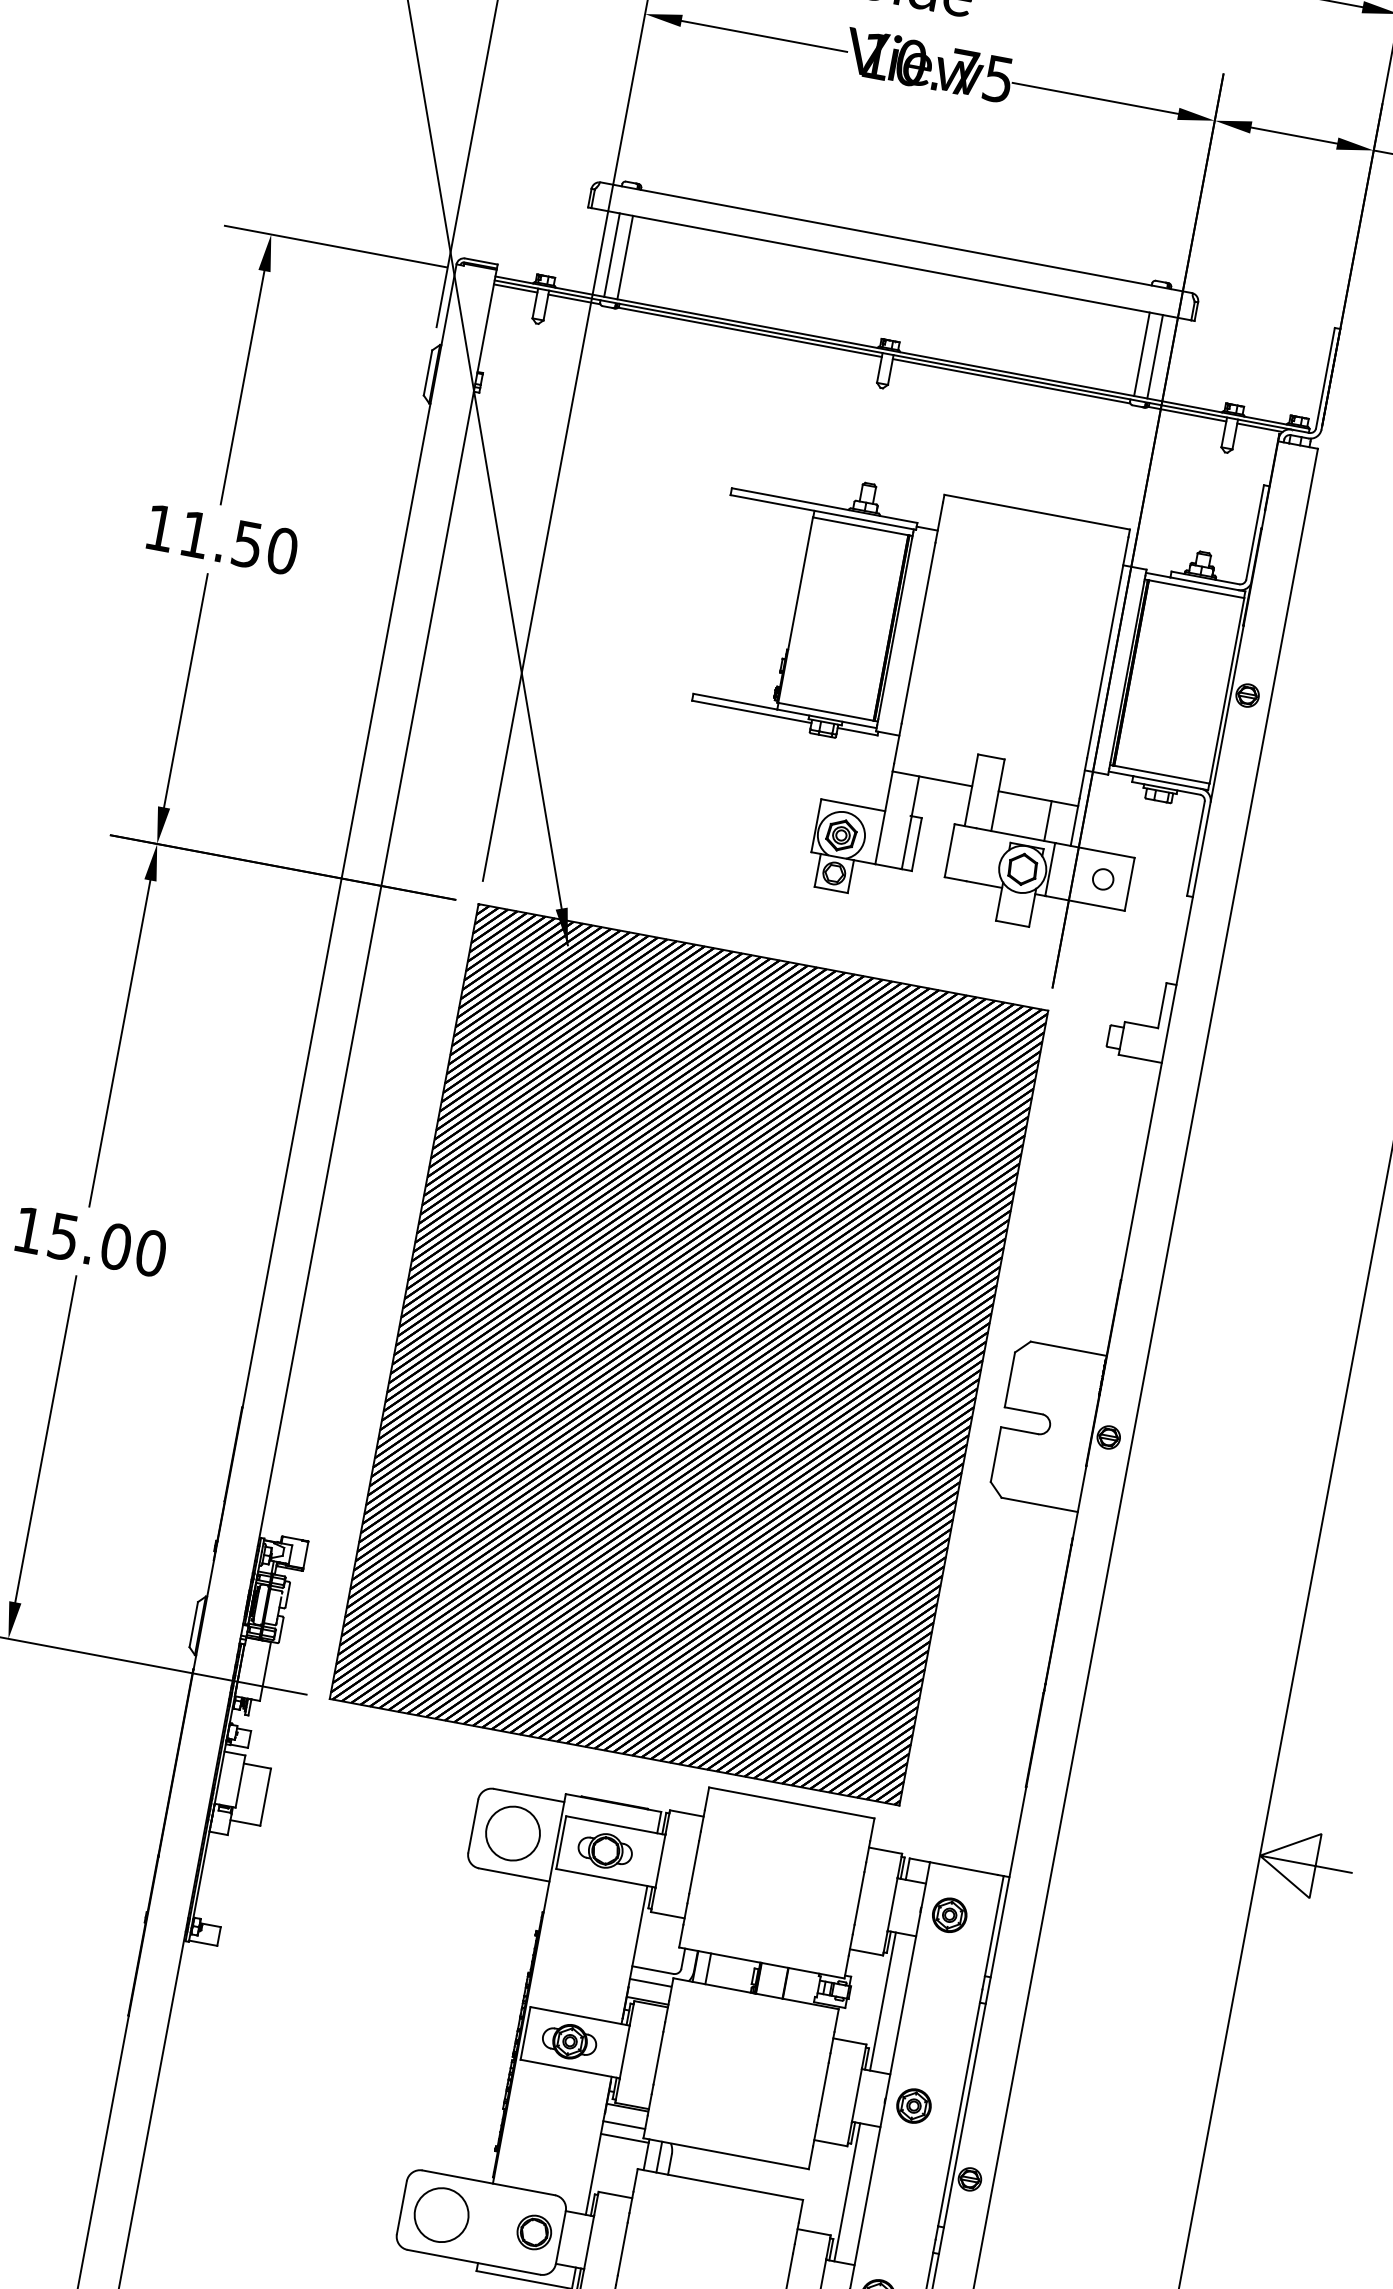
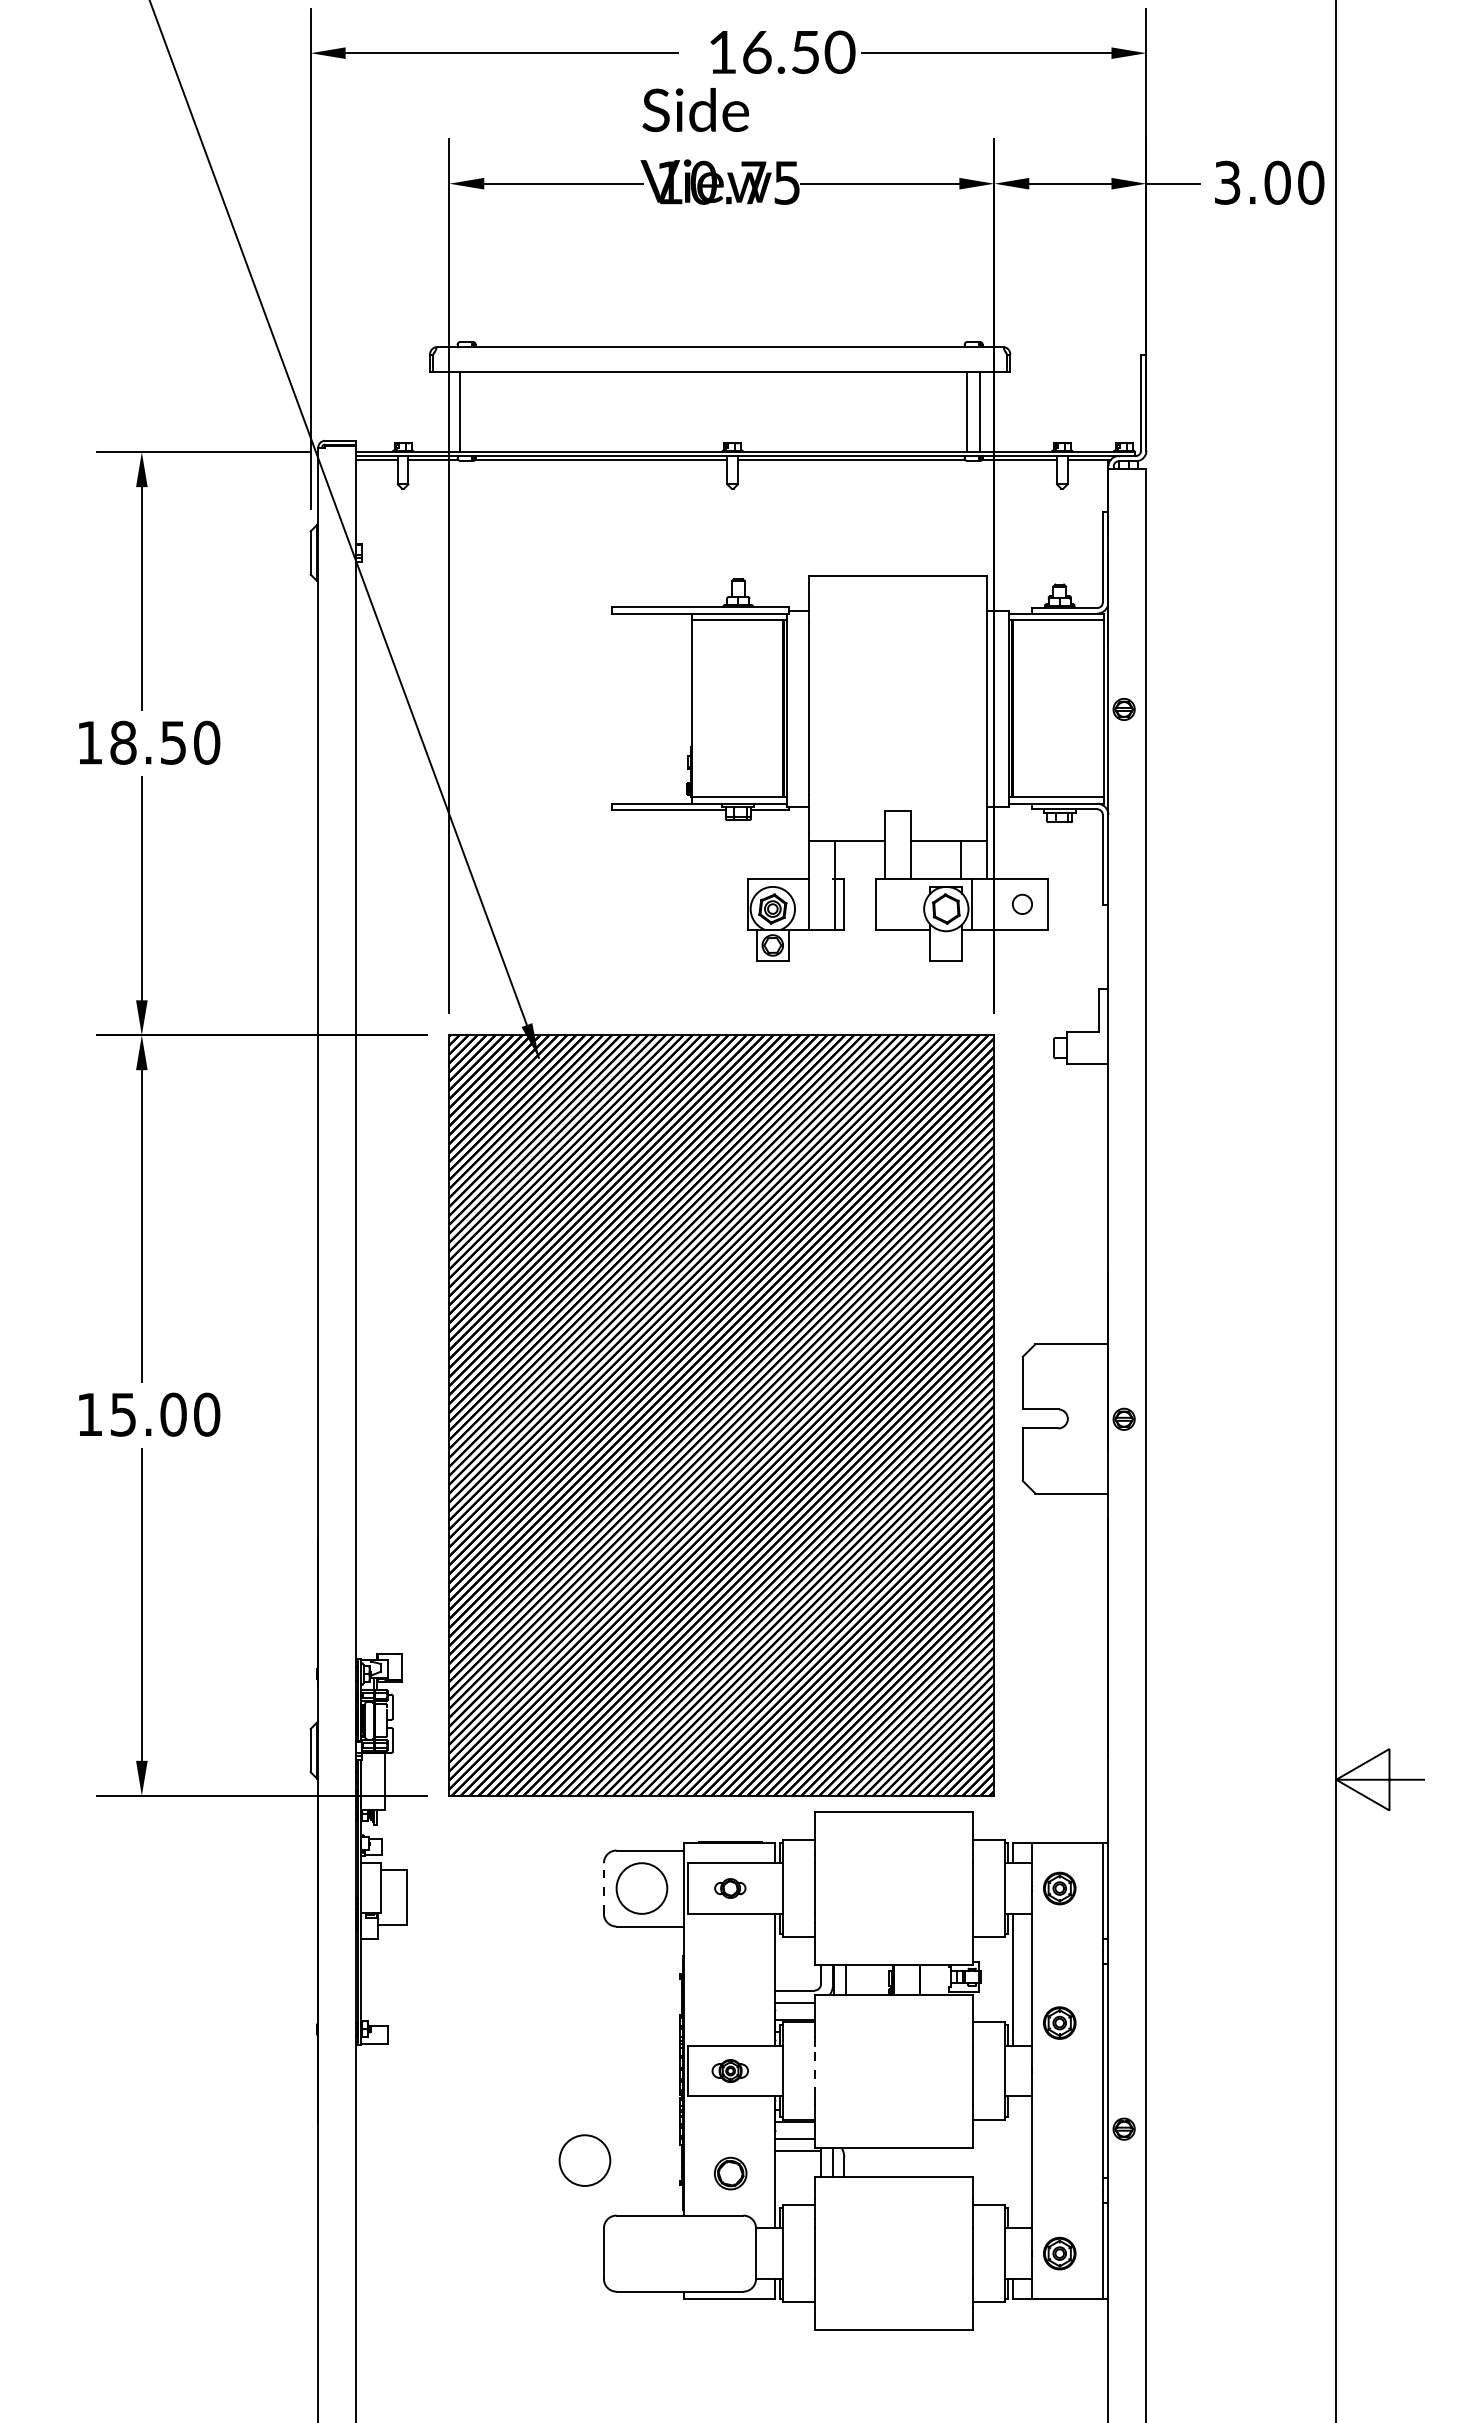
line: (624, 257) -> (472, 412), removed
text: (195, 534) -> (123, 742), 11.50 -> 18.50
line: (472, 1826) -> (603, 1888), solid -> dashed
part: (605, 1850) -> (730, 1888), size x0.6
part: (569, 2041) -> (730, 2070), size x0.7
line: (658, 2057) -> (815, 2070), solid -> dashed
part: (913, 2105) -> (1059, 2022), moved
line: (847, 2192) -> (1013, 2162), removed
circle: (441, 2214) -> (584, 2160), moved
part: (534, 2232) -> (730, 2173), moved

